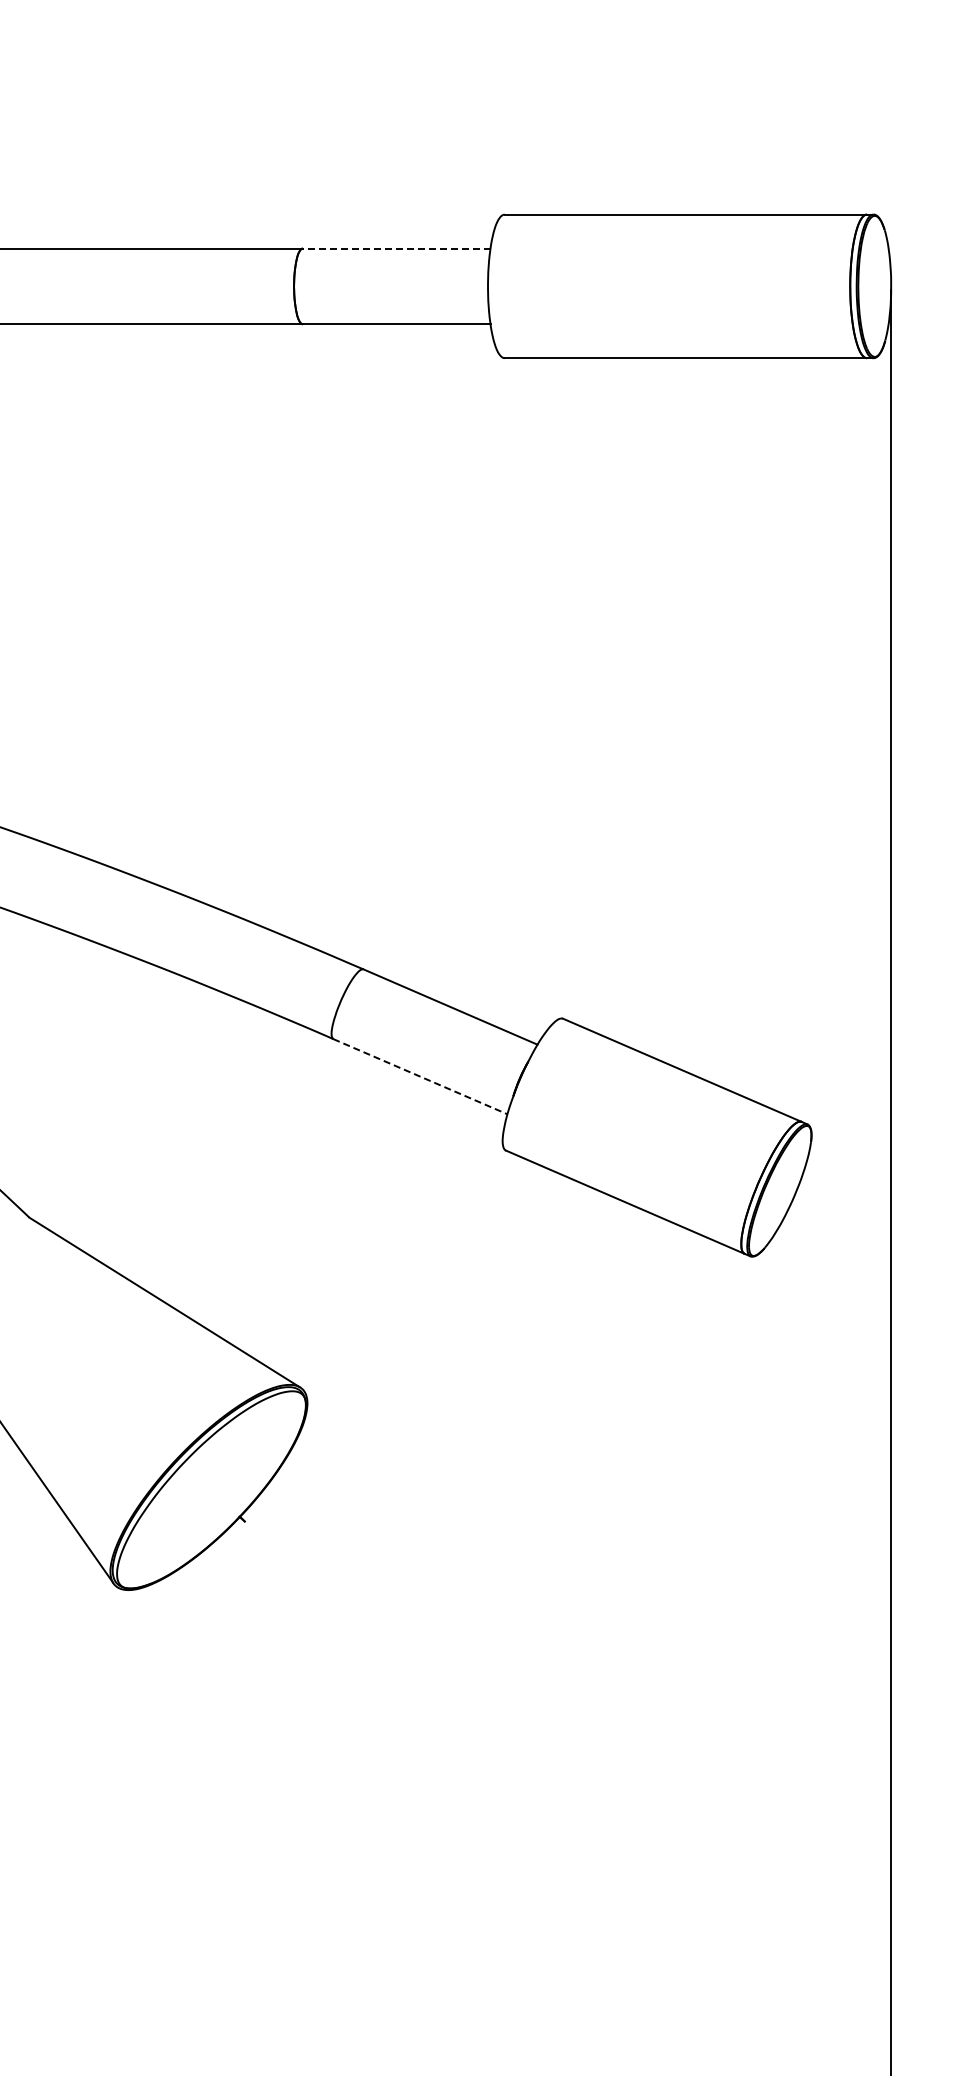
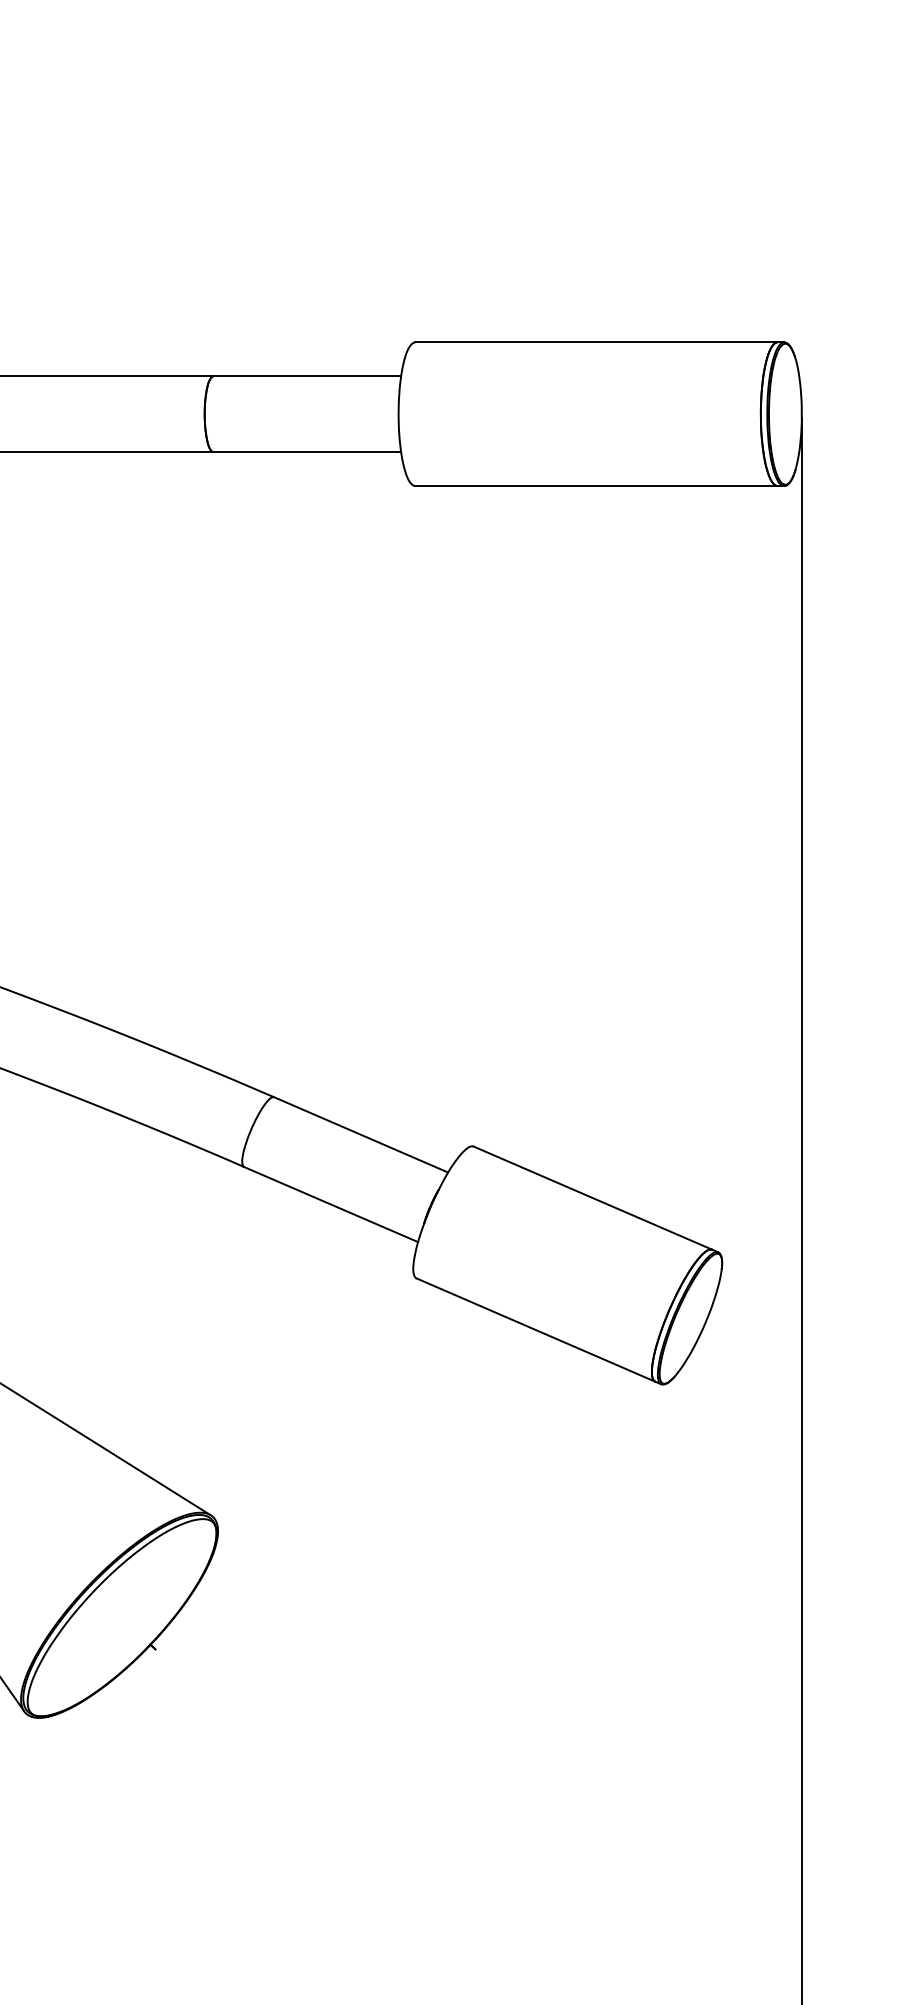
line: (396, 248) -> (307, 376), dashed -> solid
line: (420, 1076) -> (331, 1204), dashed -> solid

